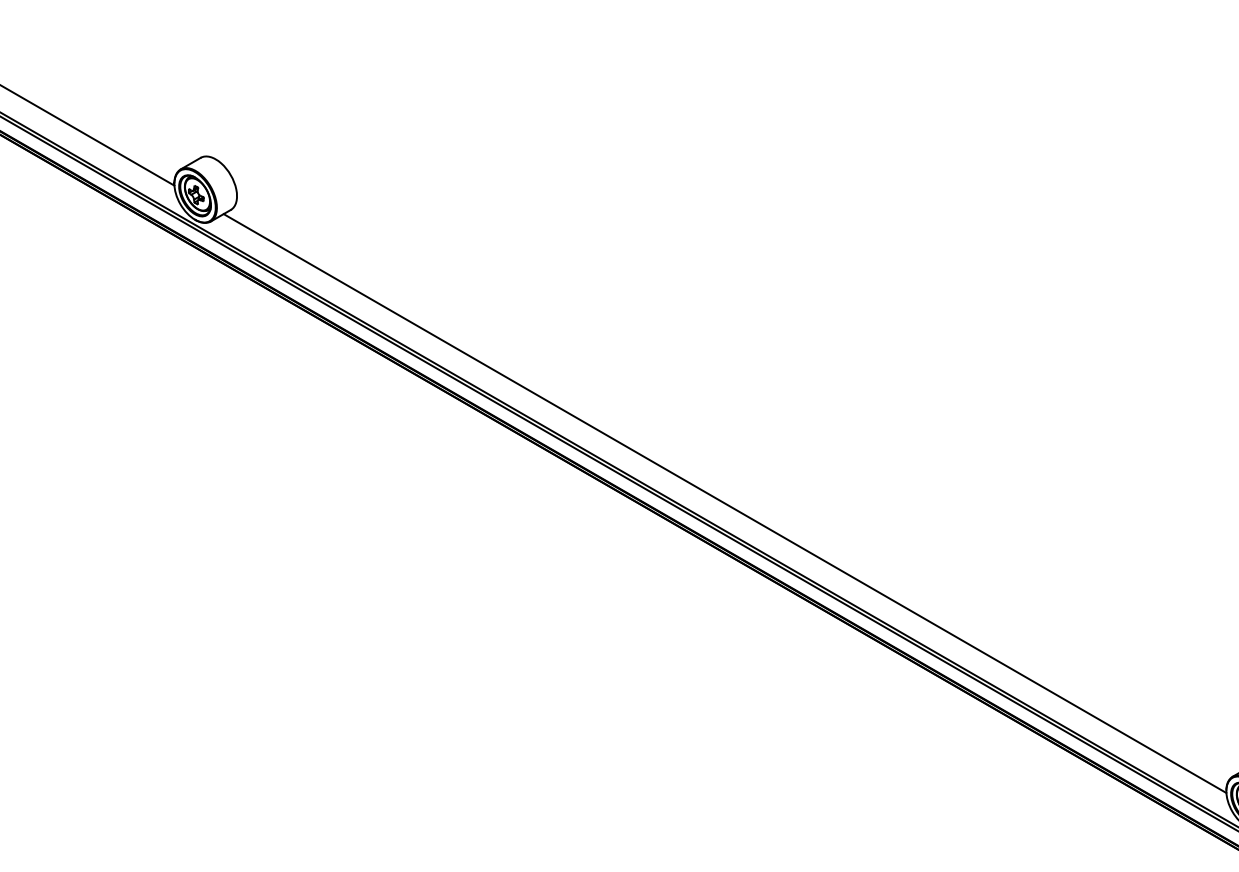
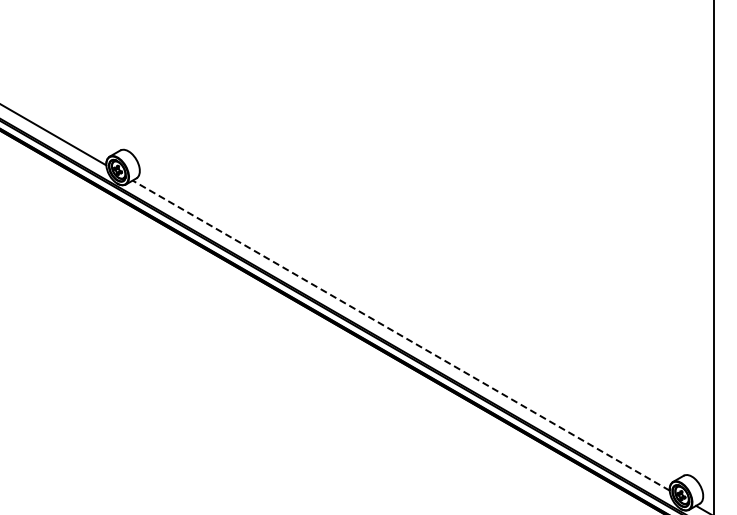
line: (723, 503) -> (400, 335), solid -> dashed

